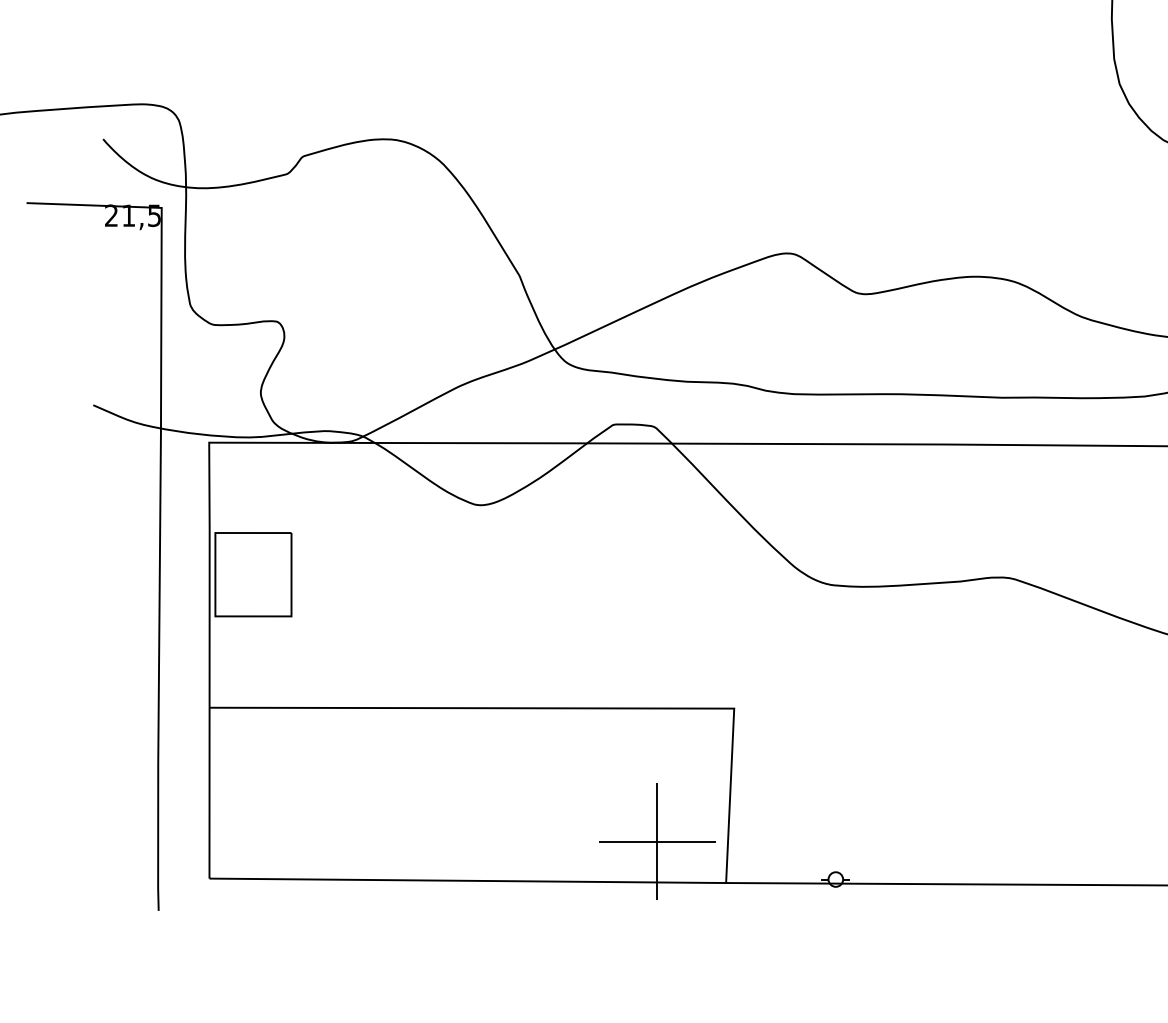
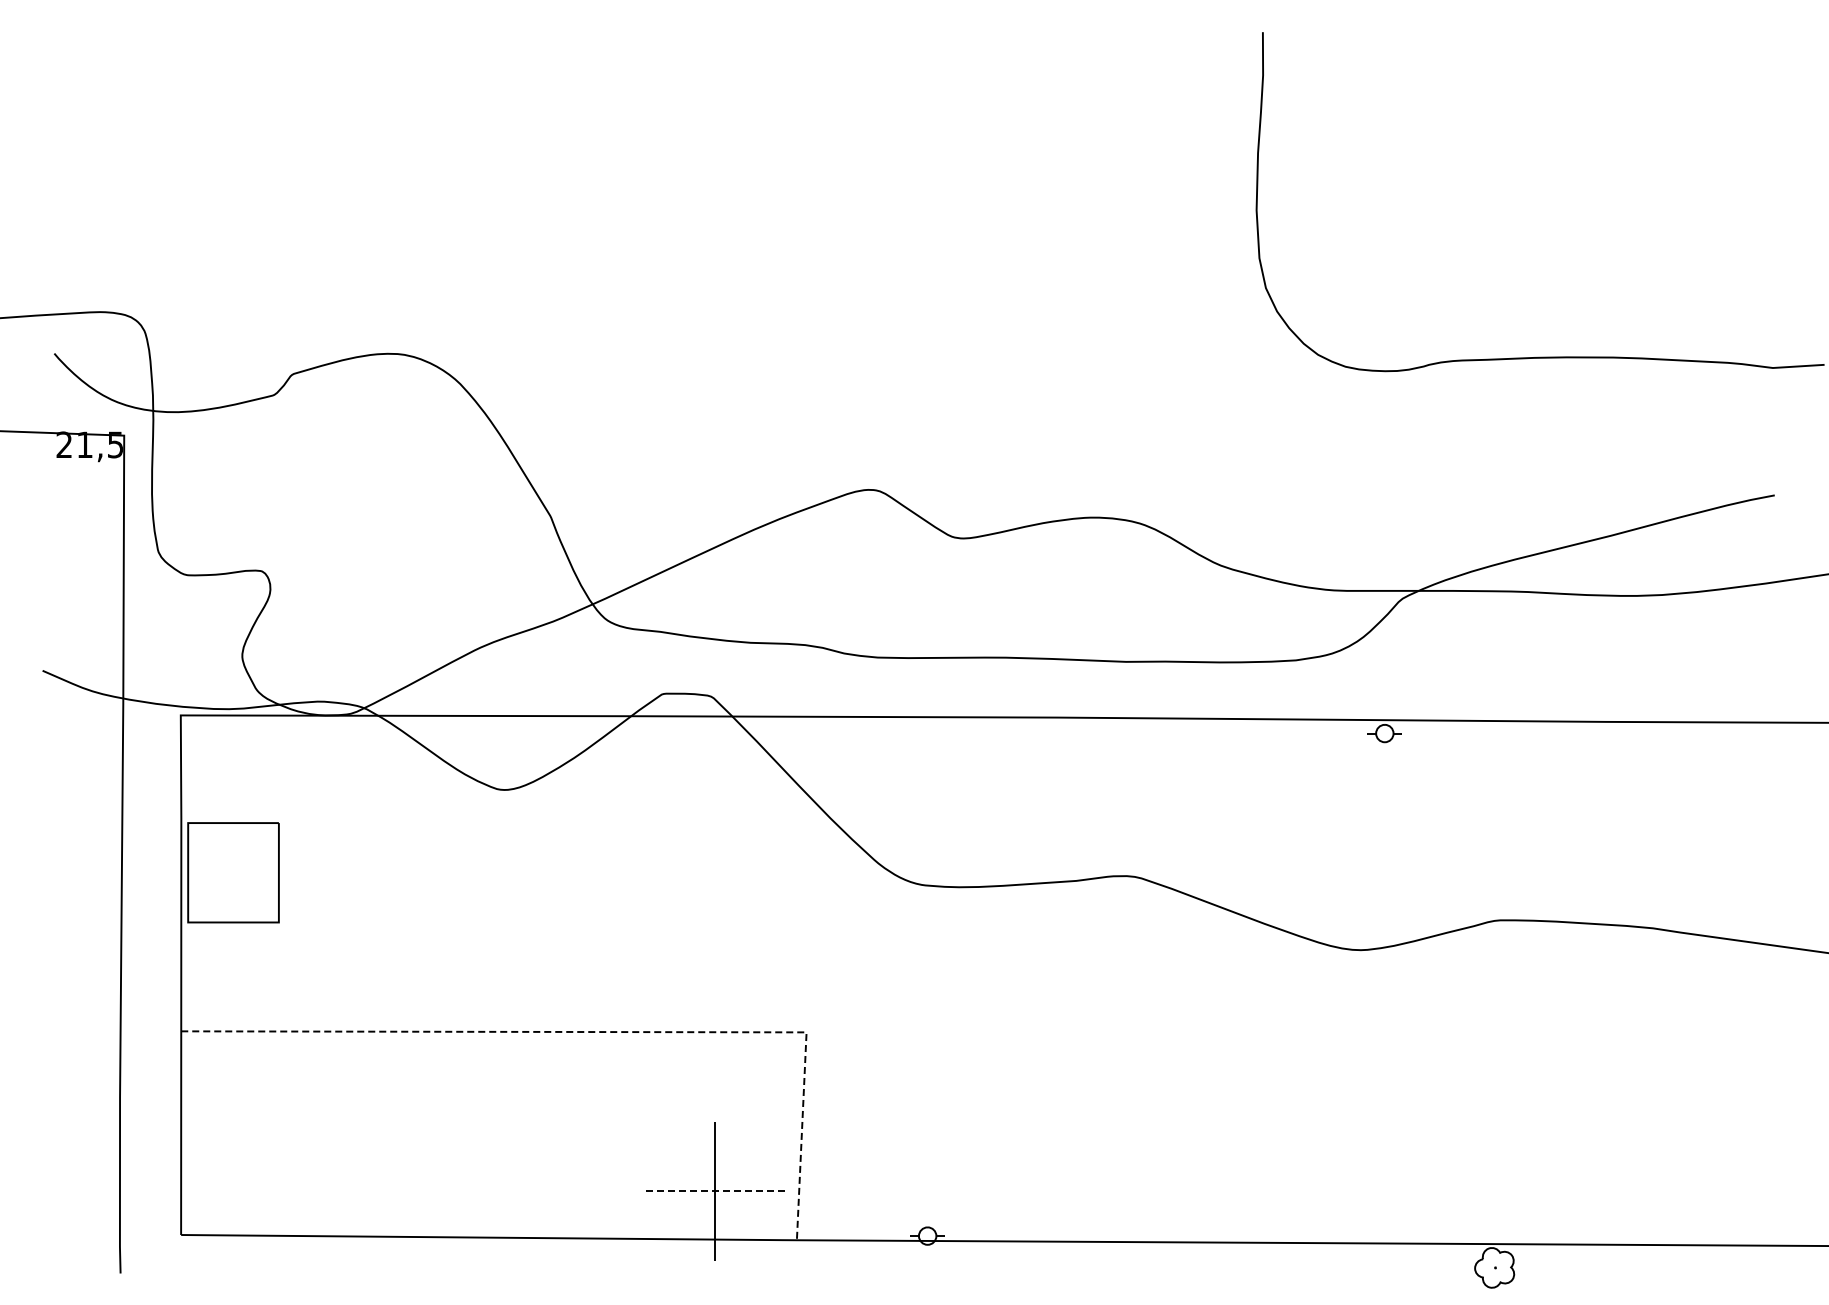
line: (559, 708) -> (598, 1032), solid -> dashed
line: (657, 842) -> (715, 1191), solid -> dashed

